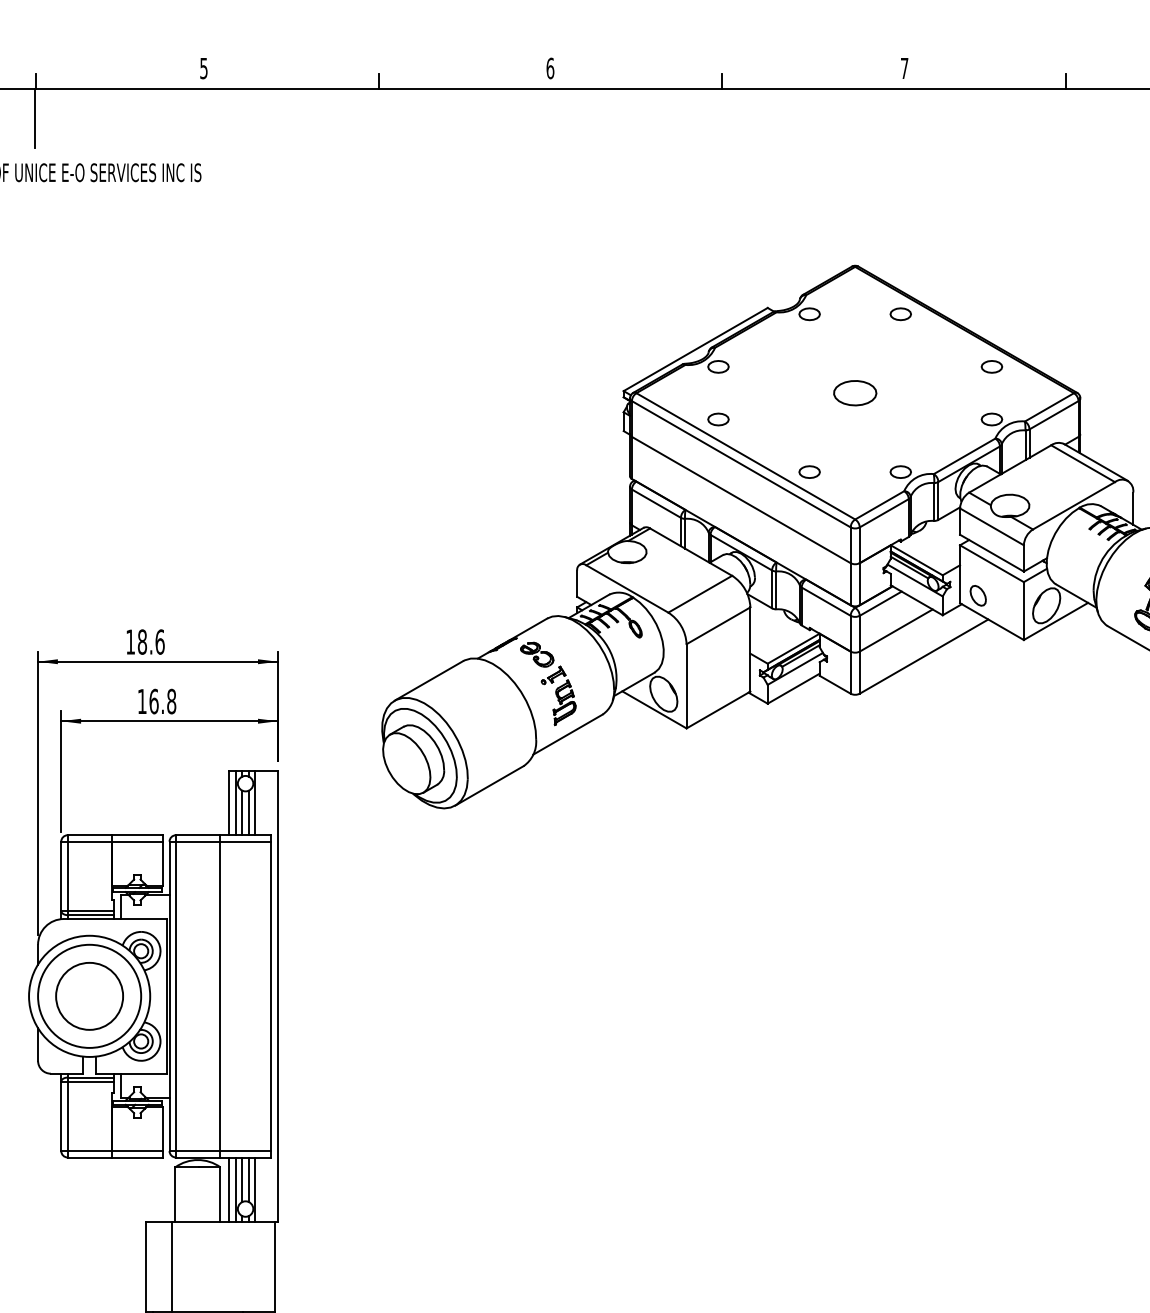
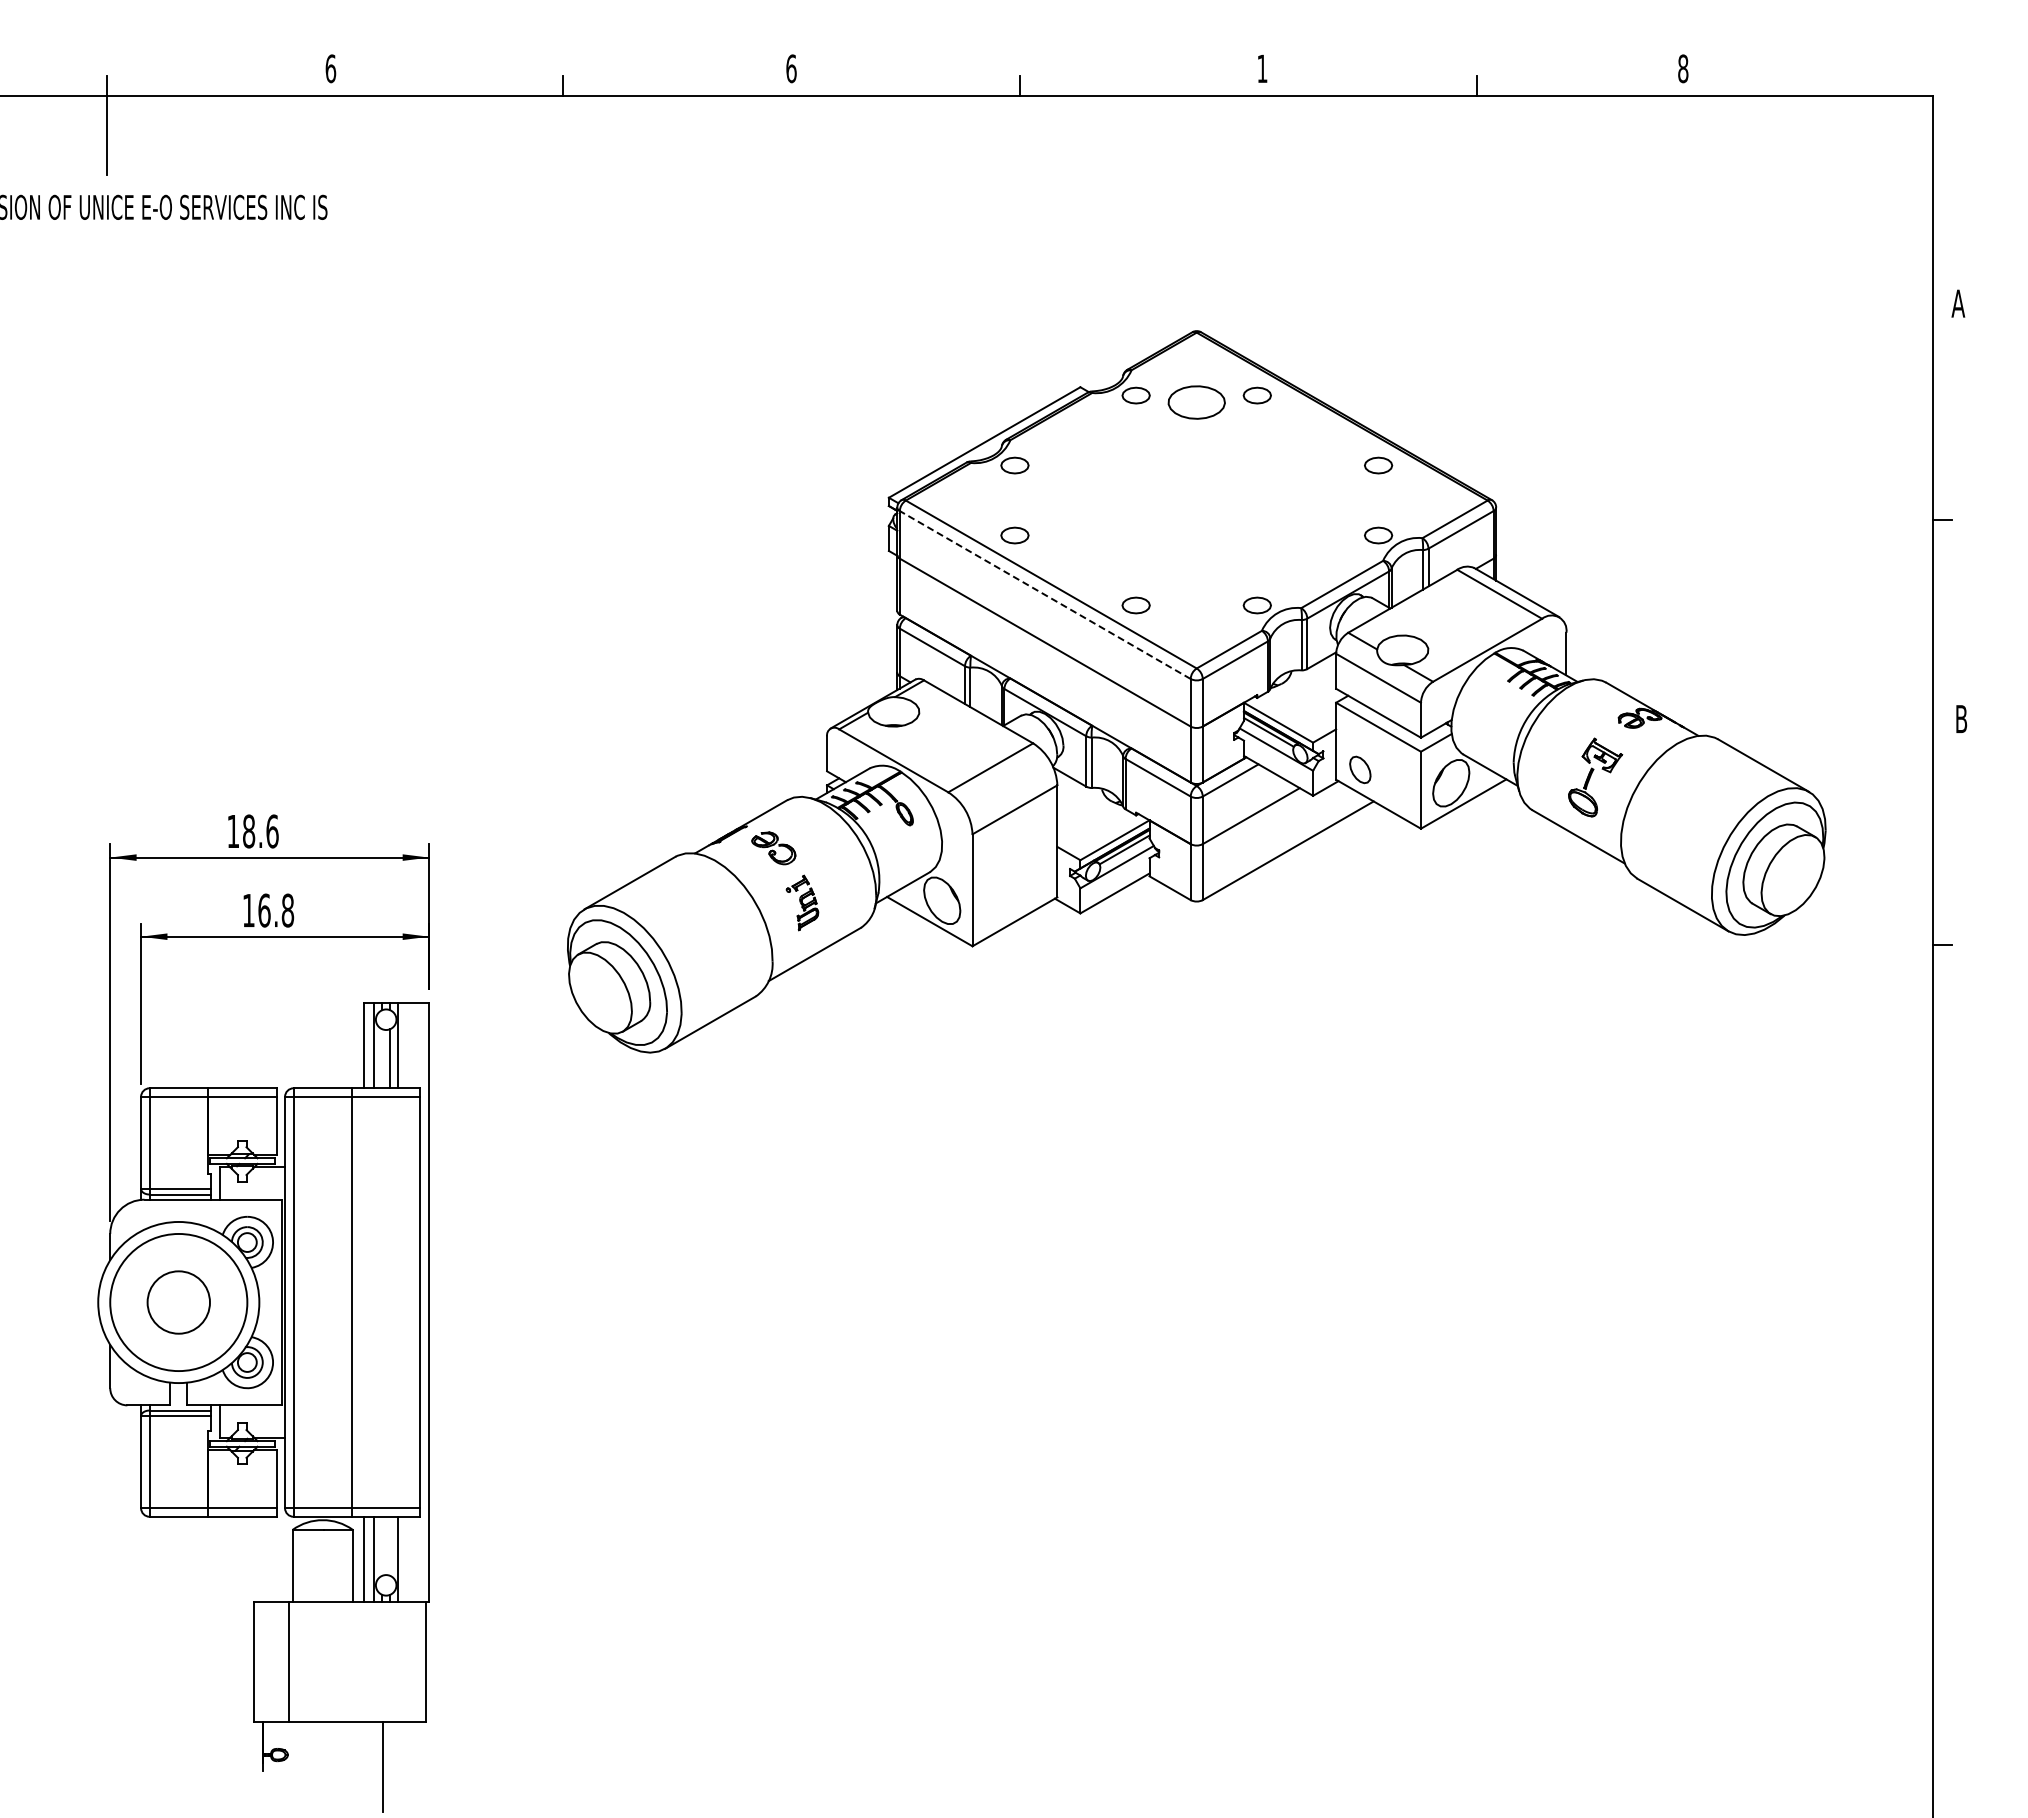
text: (203, 68) -> (330, 68), 5 -> 6
text: (904, 68) -> (1262, 68), 7 -> 1
part: (855, 393) -> (1196, 402), moved
line: (741, 464) -> (1045, 595), solid -> dashed
part: (558, 695) -> (802, 902), size x0.7
line: (242, 812) -> (381, 1058), removed
circle: (89, 996) -> (178, 1302), size x0.7
line: (242, 1179) -> (381, 1546), removed
line: (248, 1179) -> (390, 1546), removed

